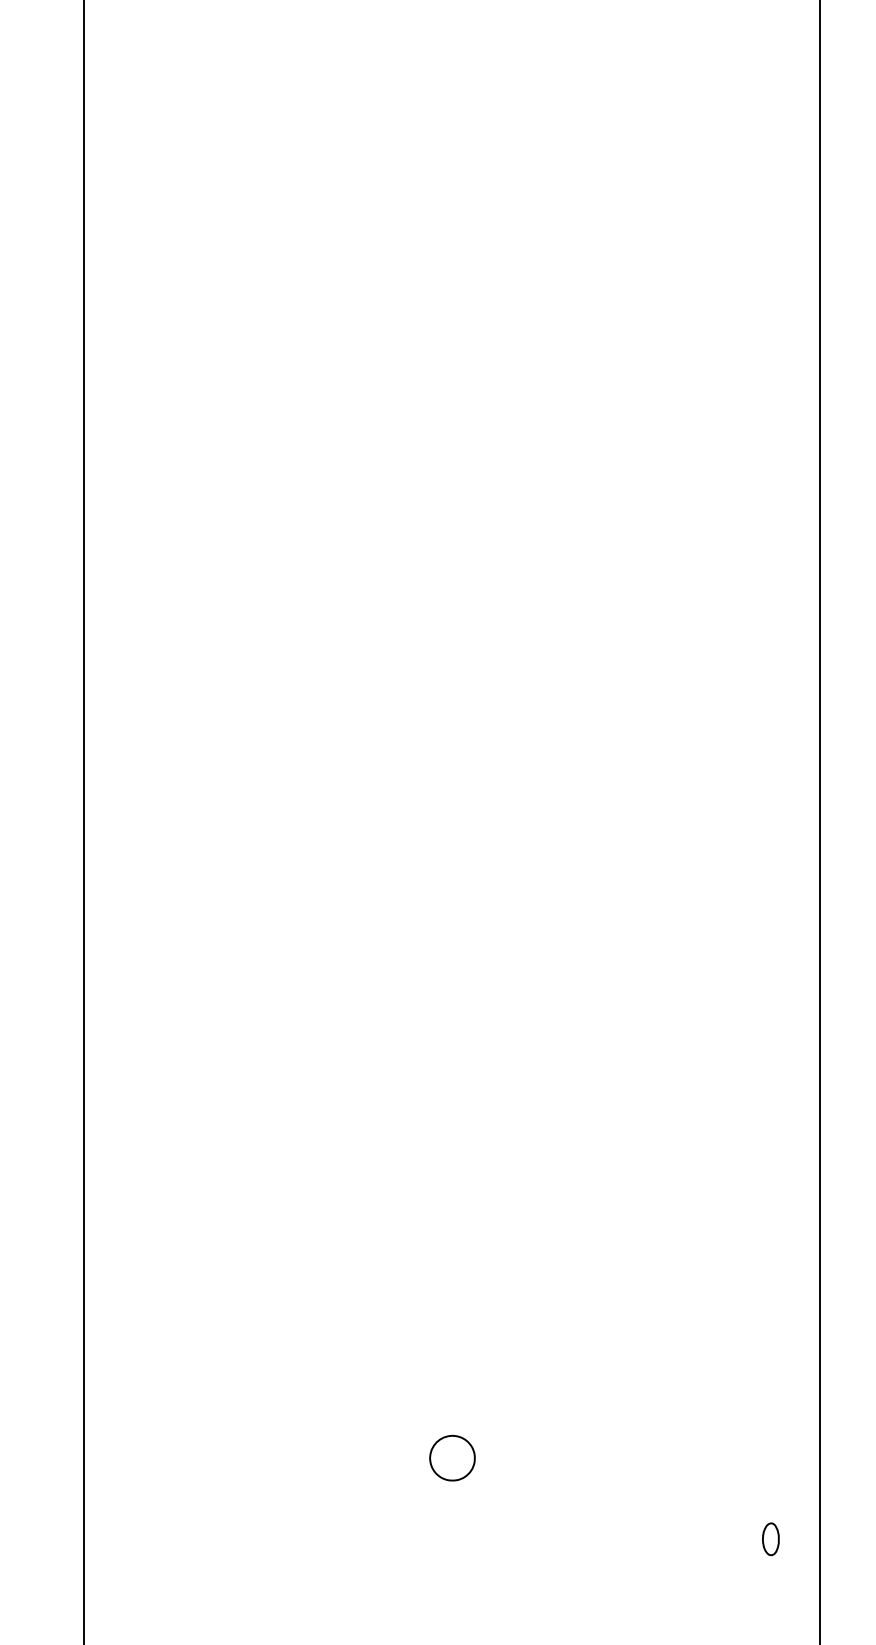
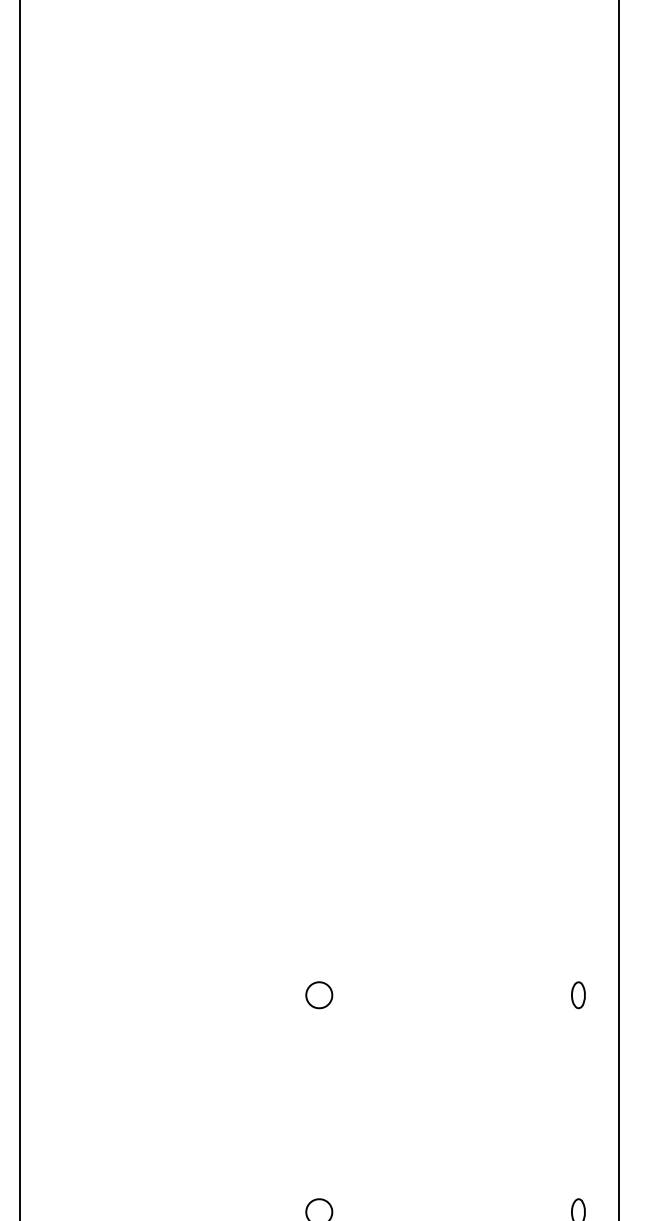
part: (452, 1458) -> (319, 995), size x0.71
part: (770, 1539) -> (578, 995), moved

